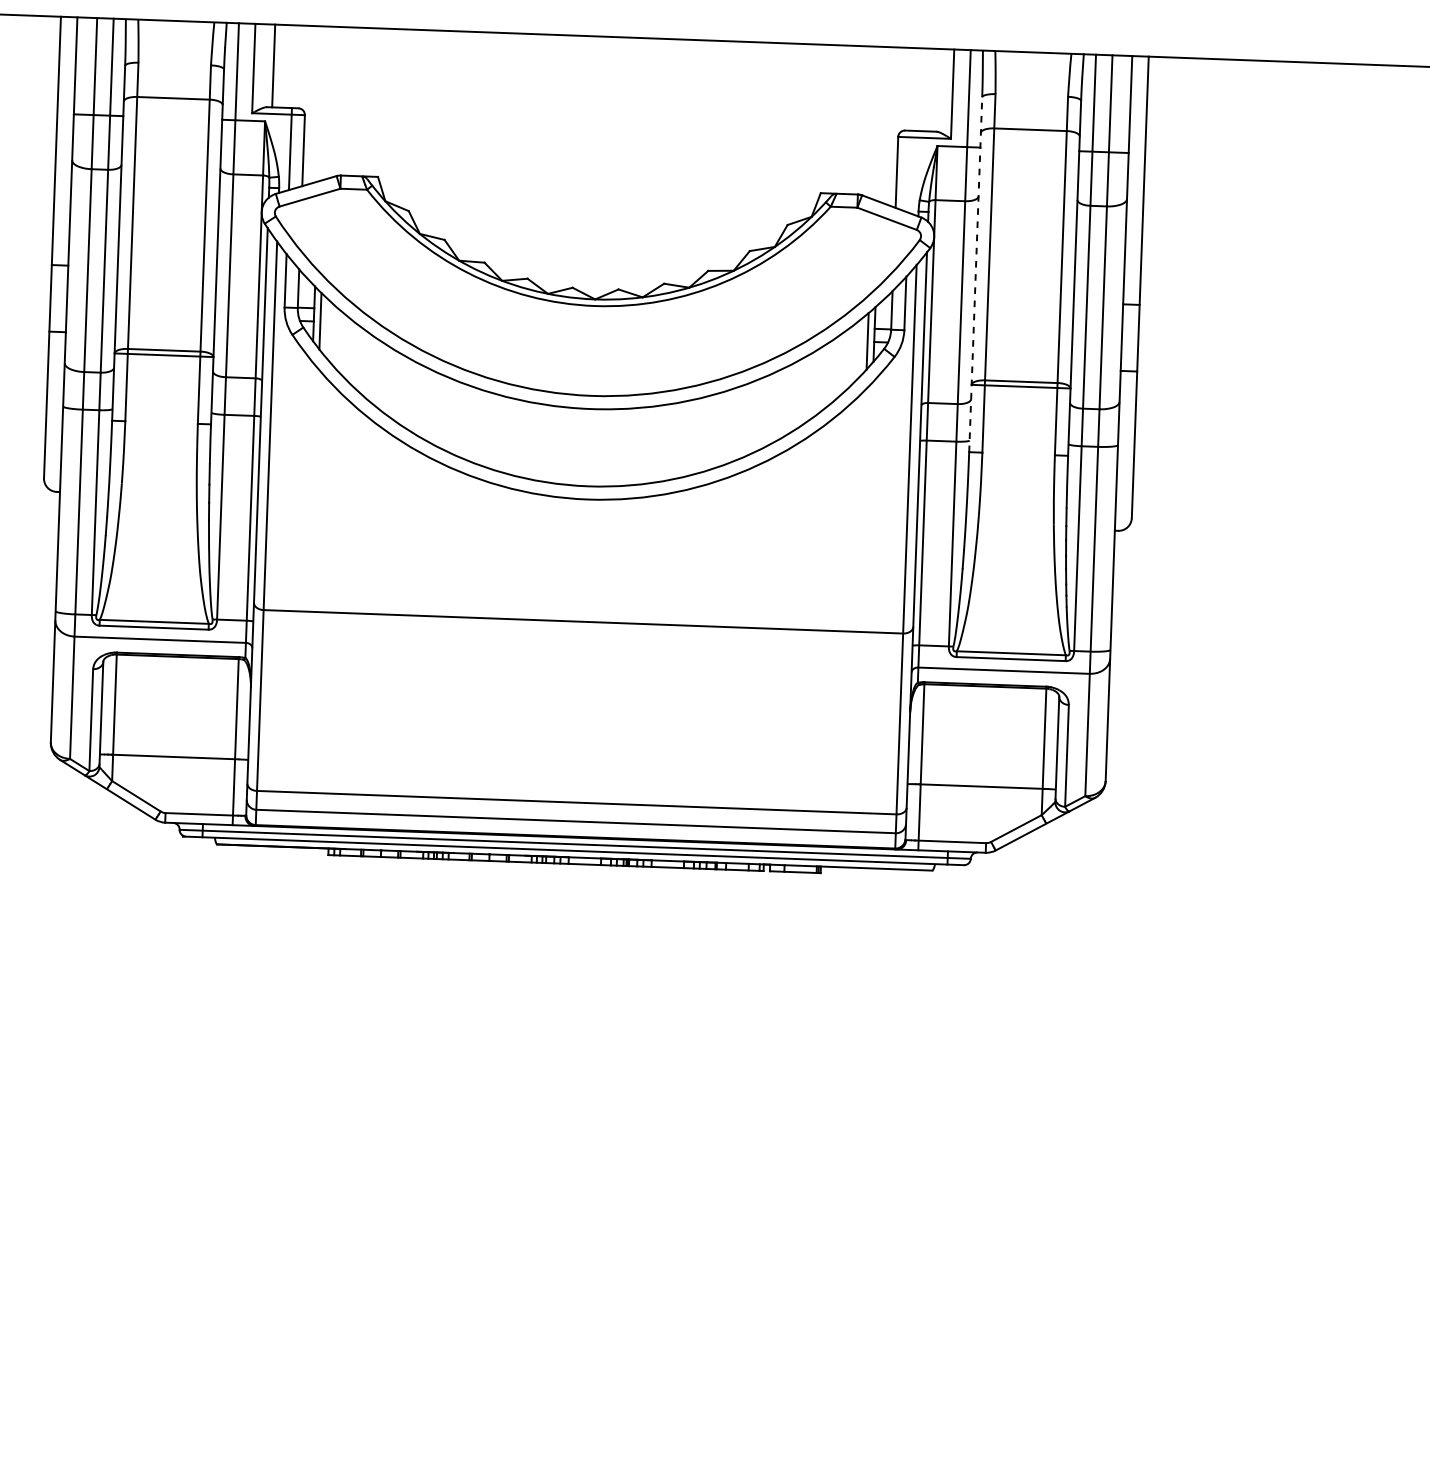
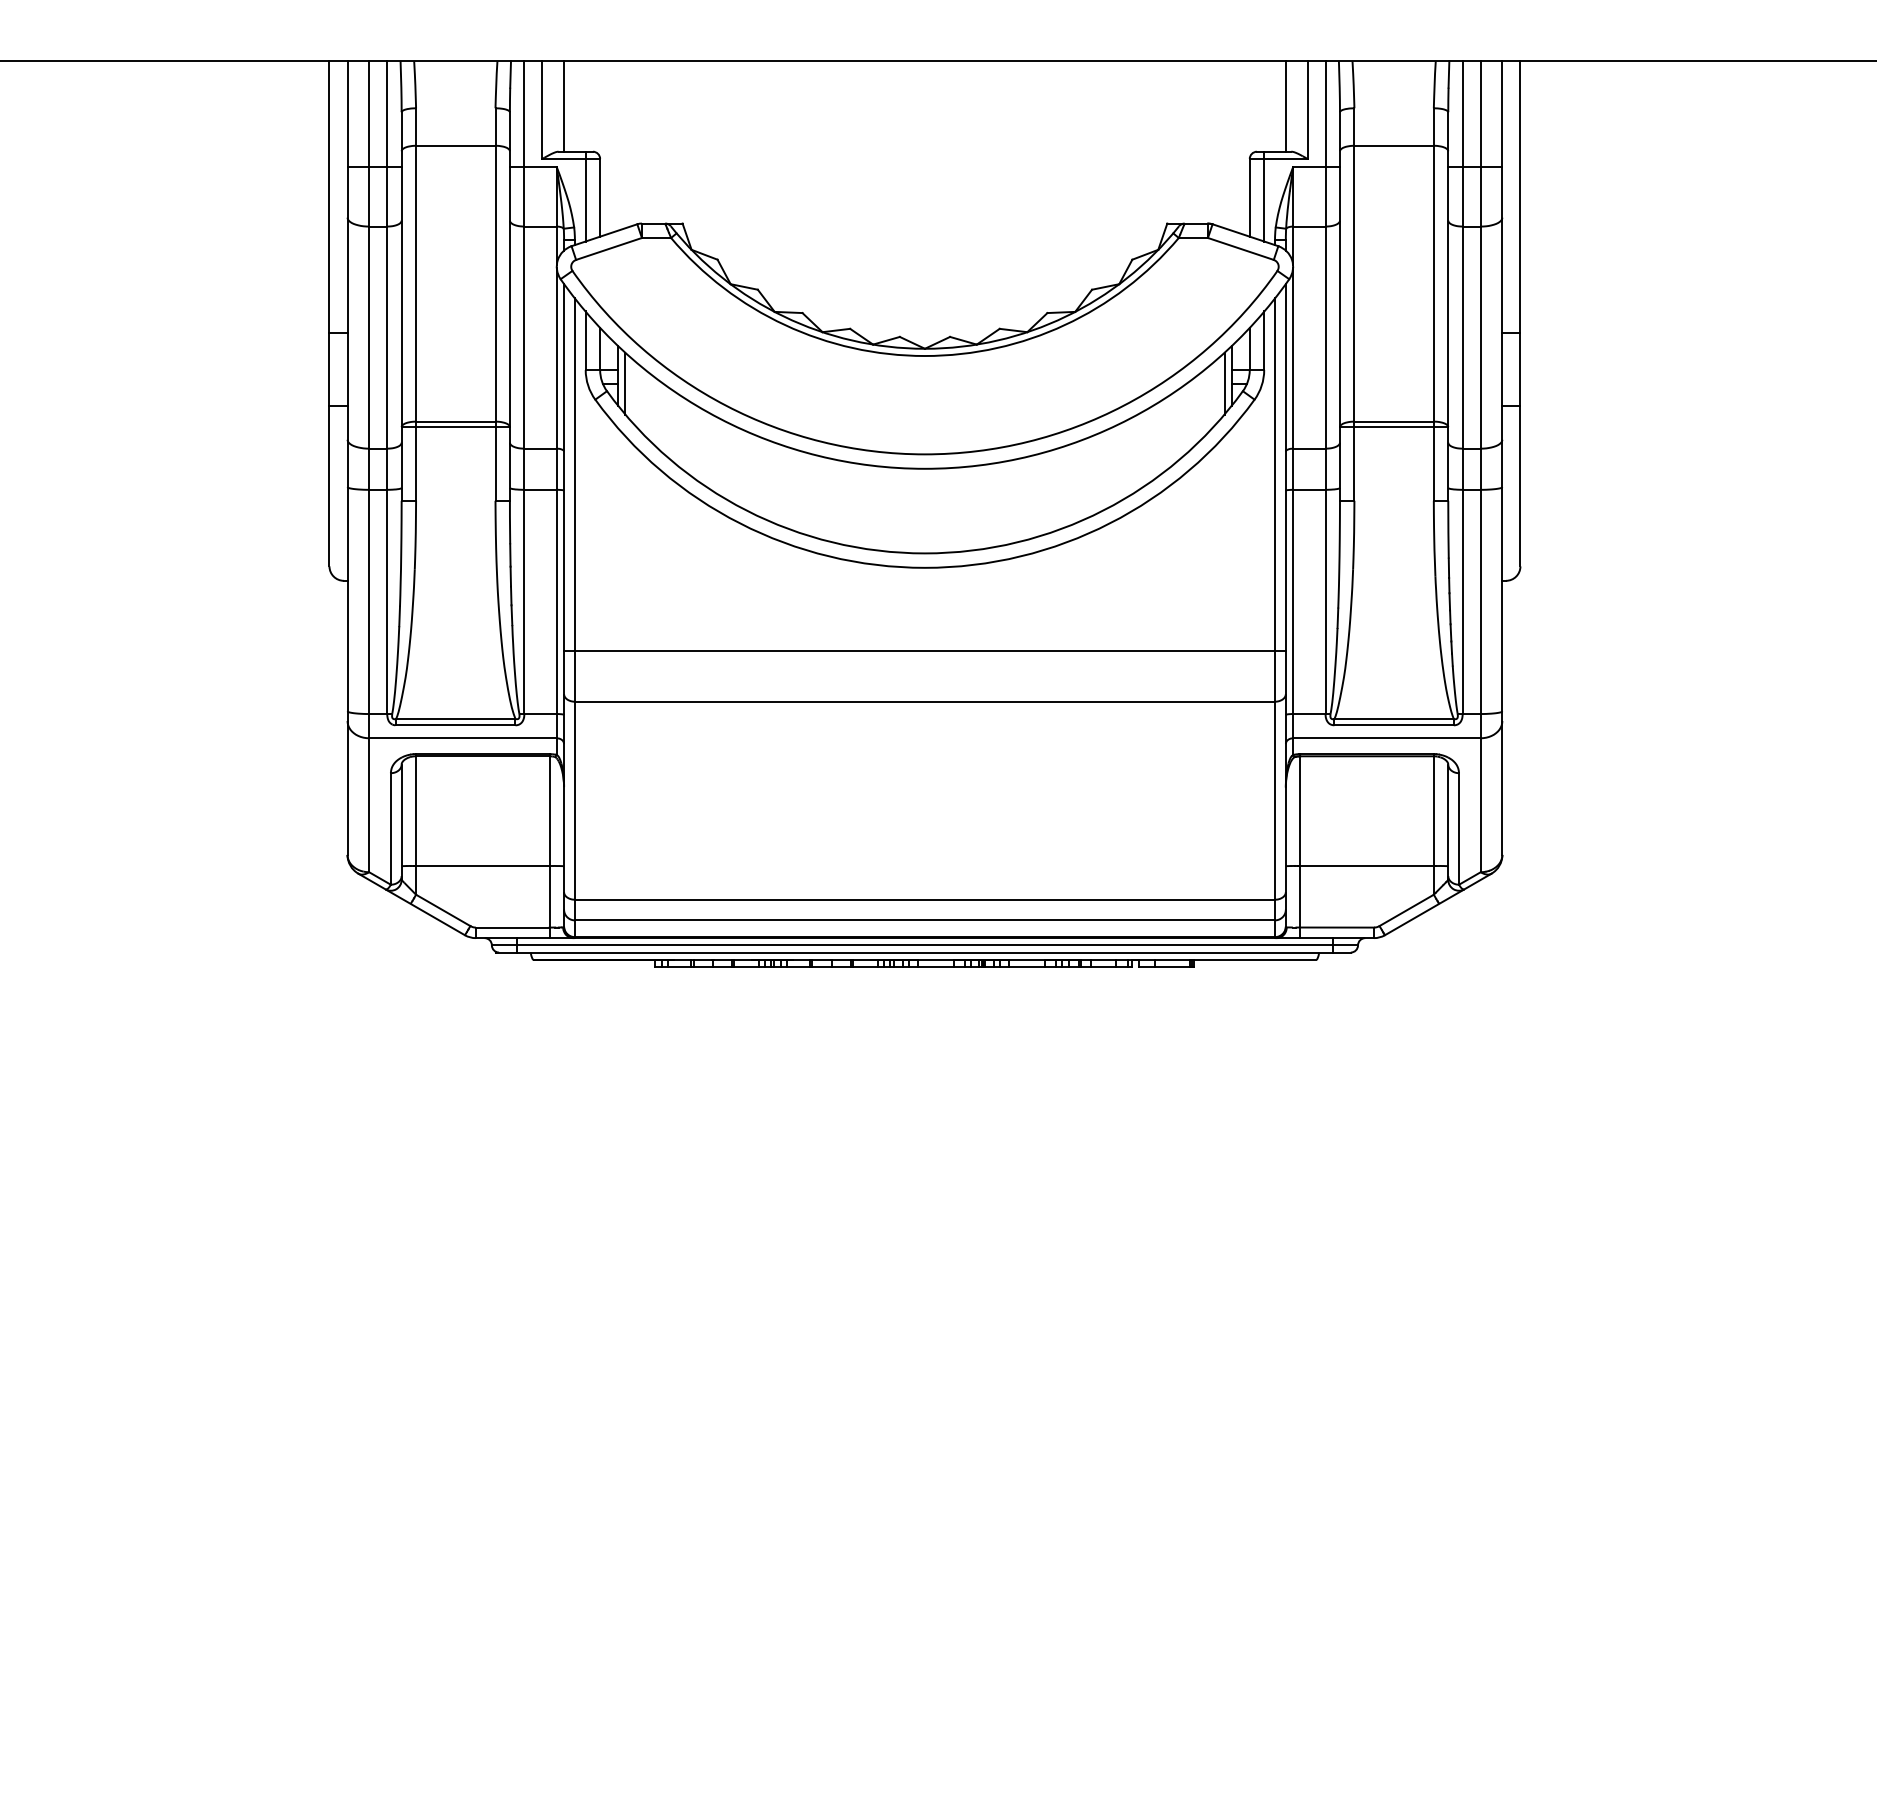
line: (932, 90) -> (1285, 106), added
line: (910, 171) -> (1264, 196), added
line: (975, 274) -> (1339, 306), dashed -> solid
line: (584, 575) -> (924, 650), added

